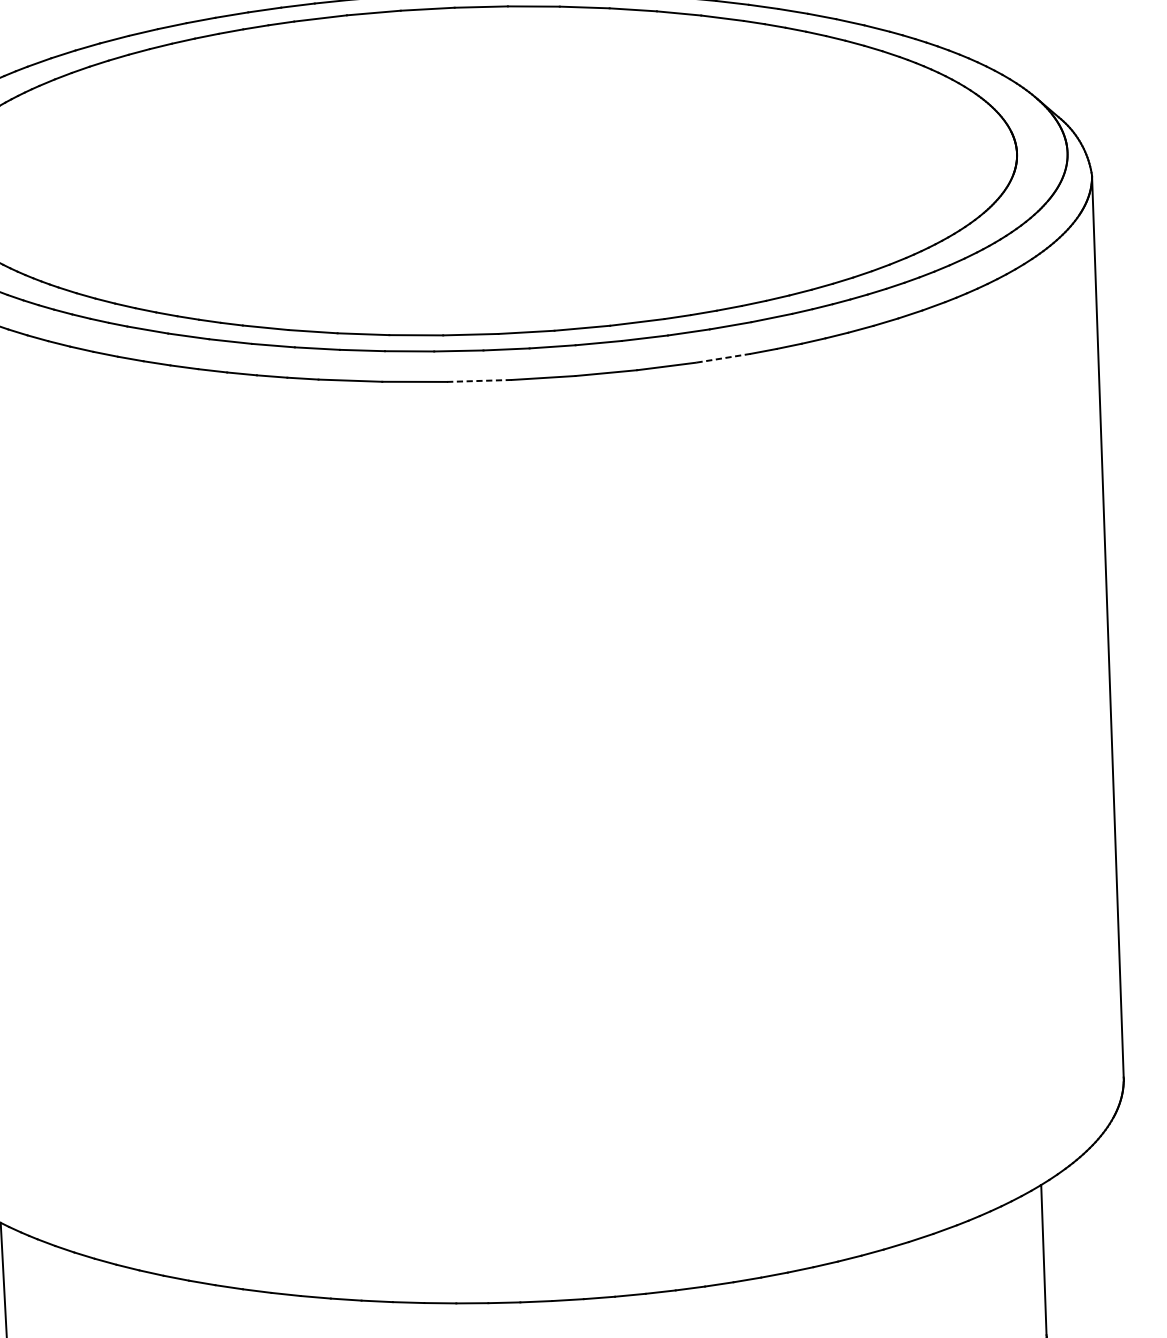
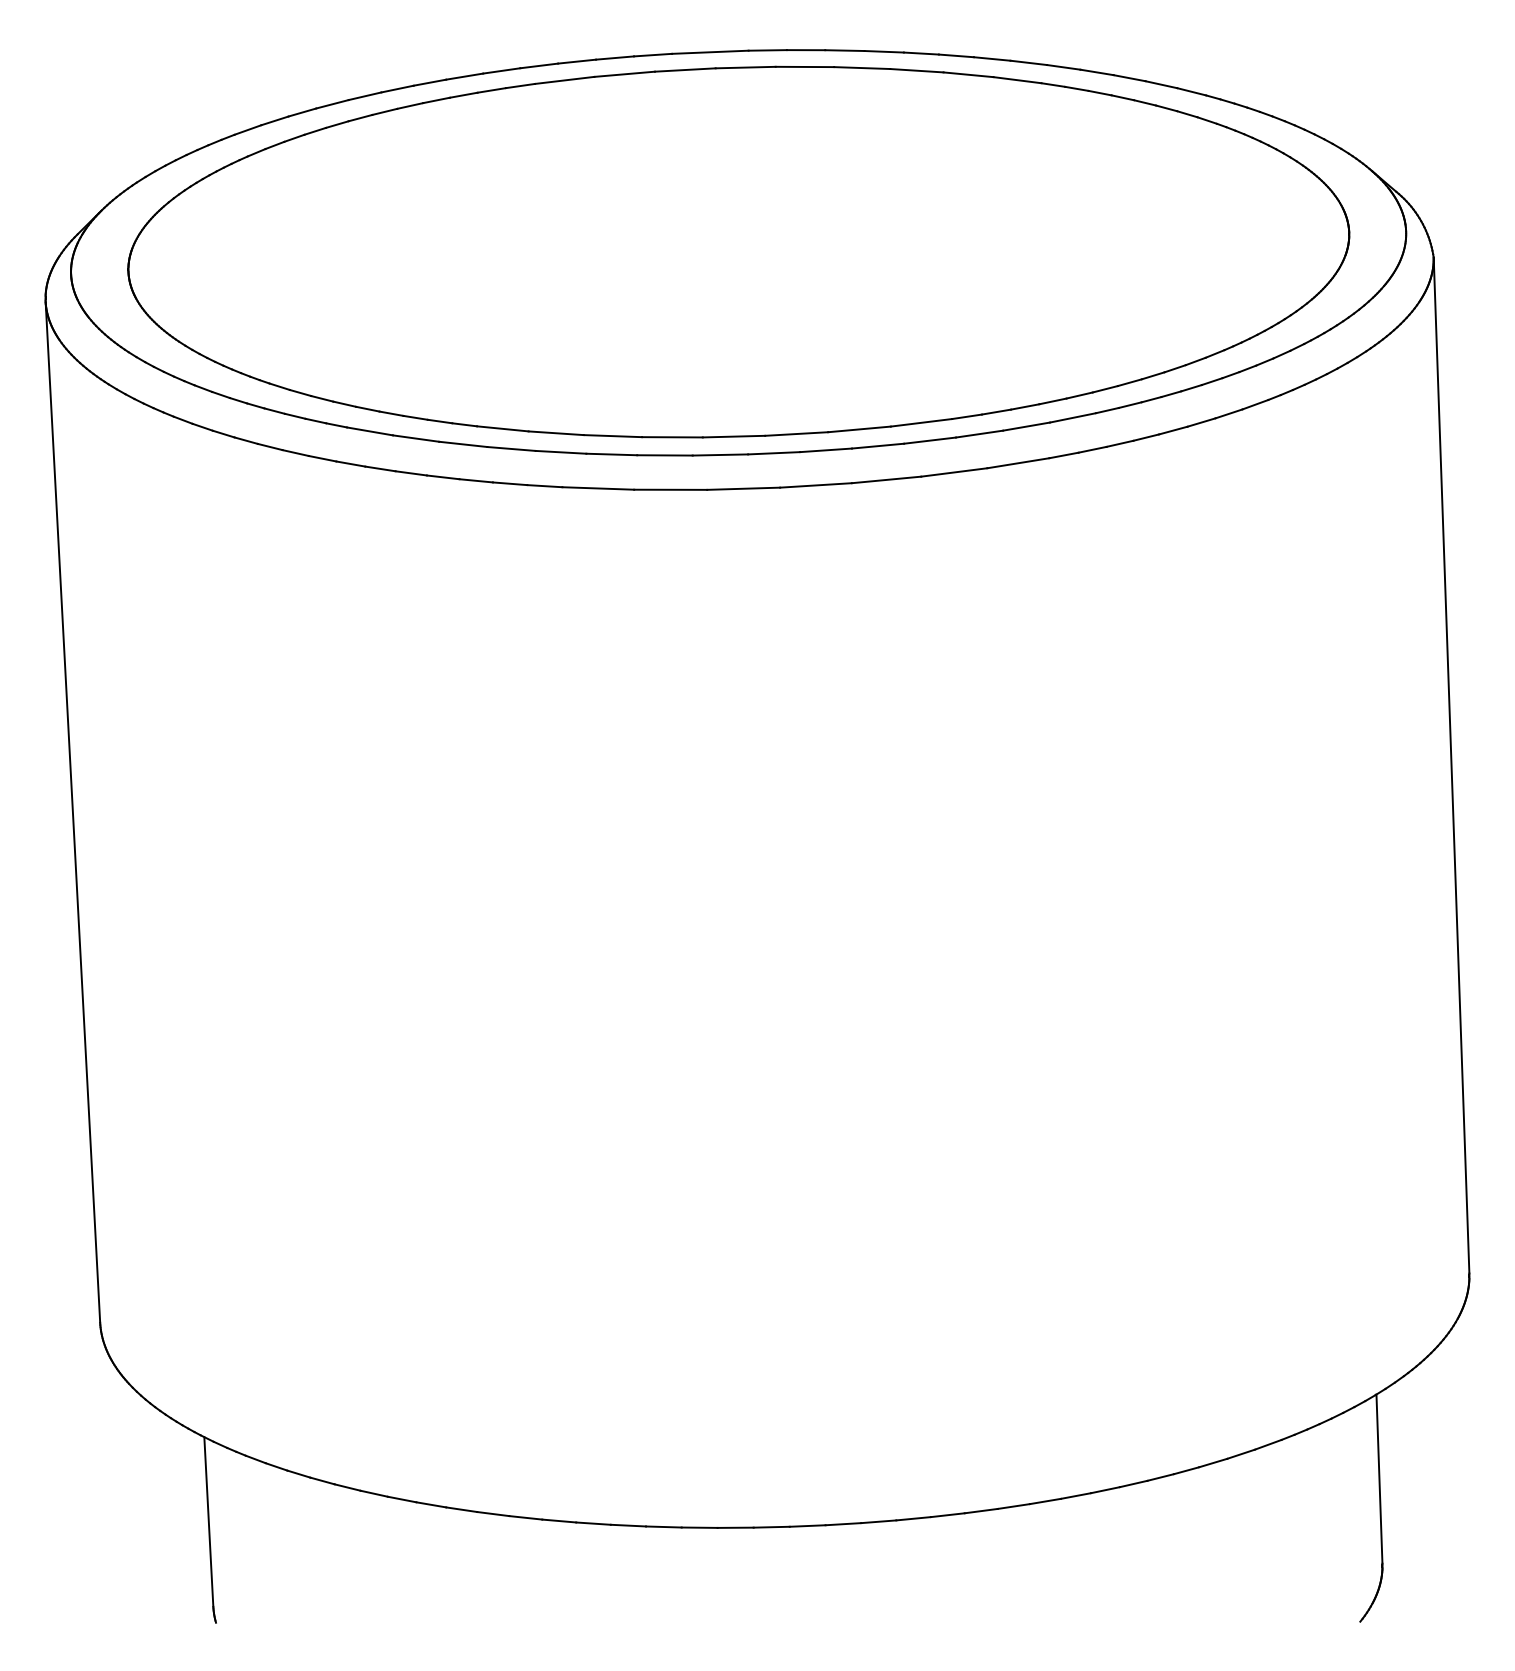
line: (722, 358) -> (1017, 463), dashed -> solid
line: (479, 380) -> (743, 488), dashed -> solid

